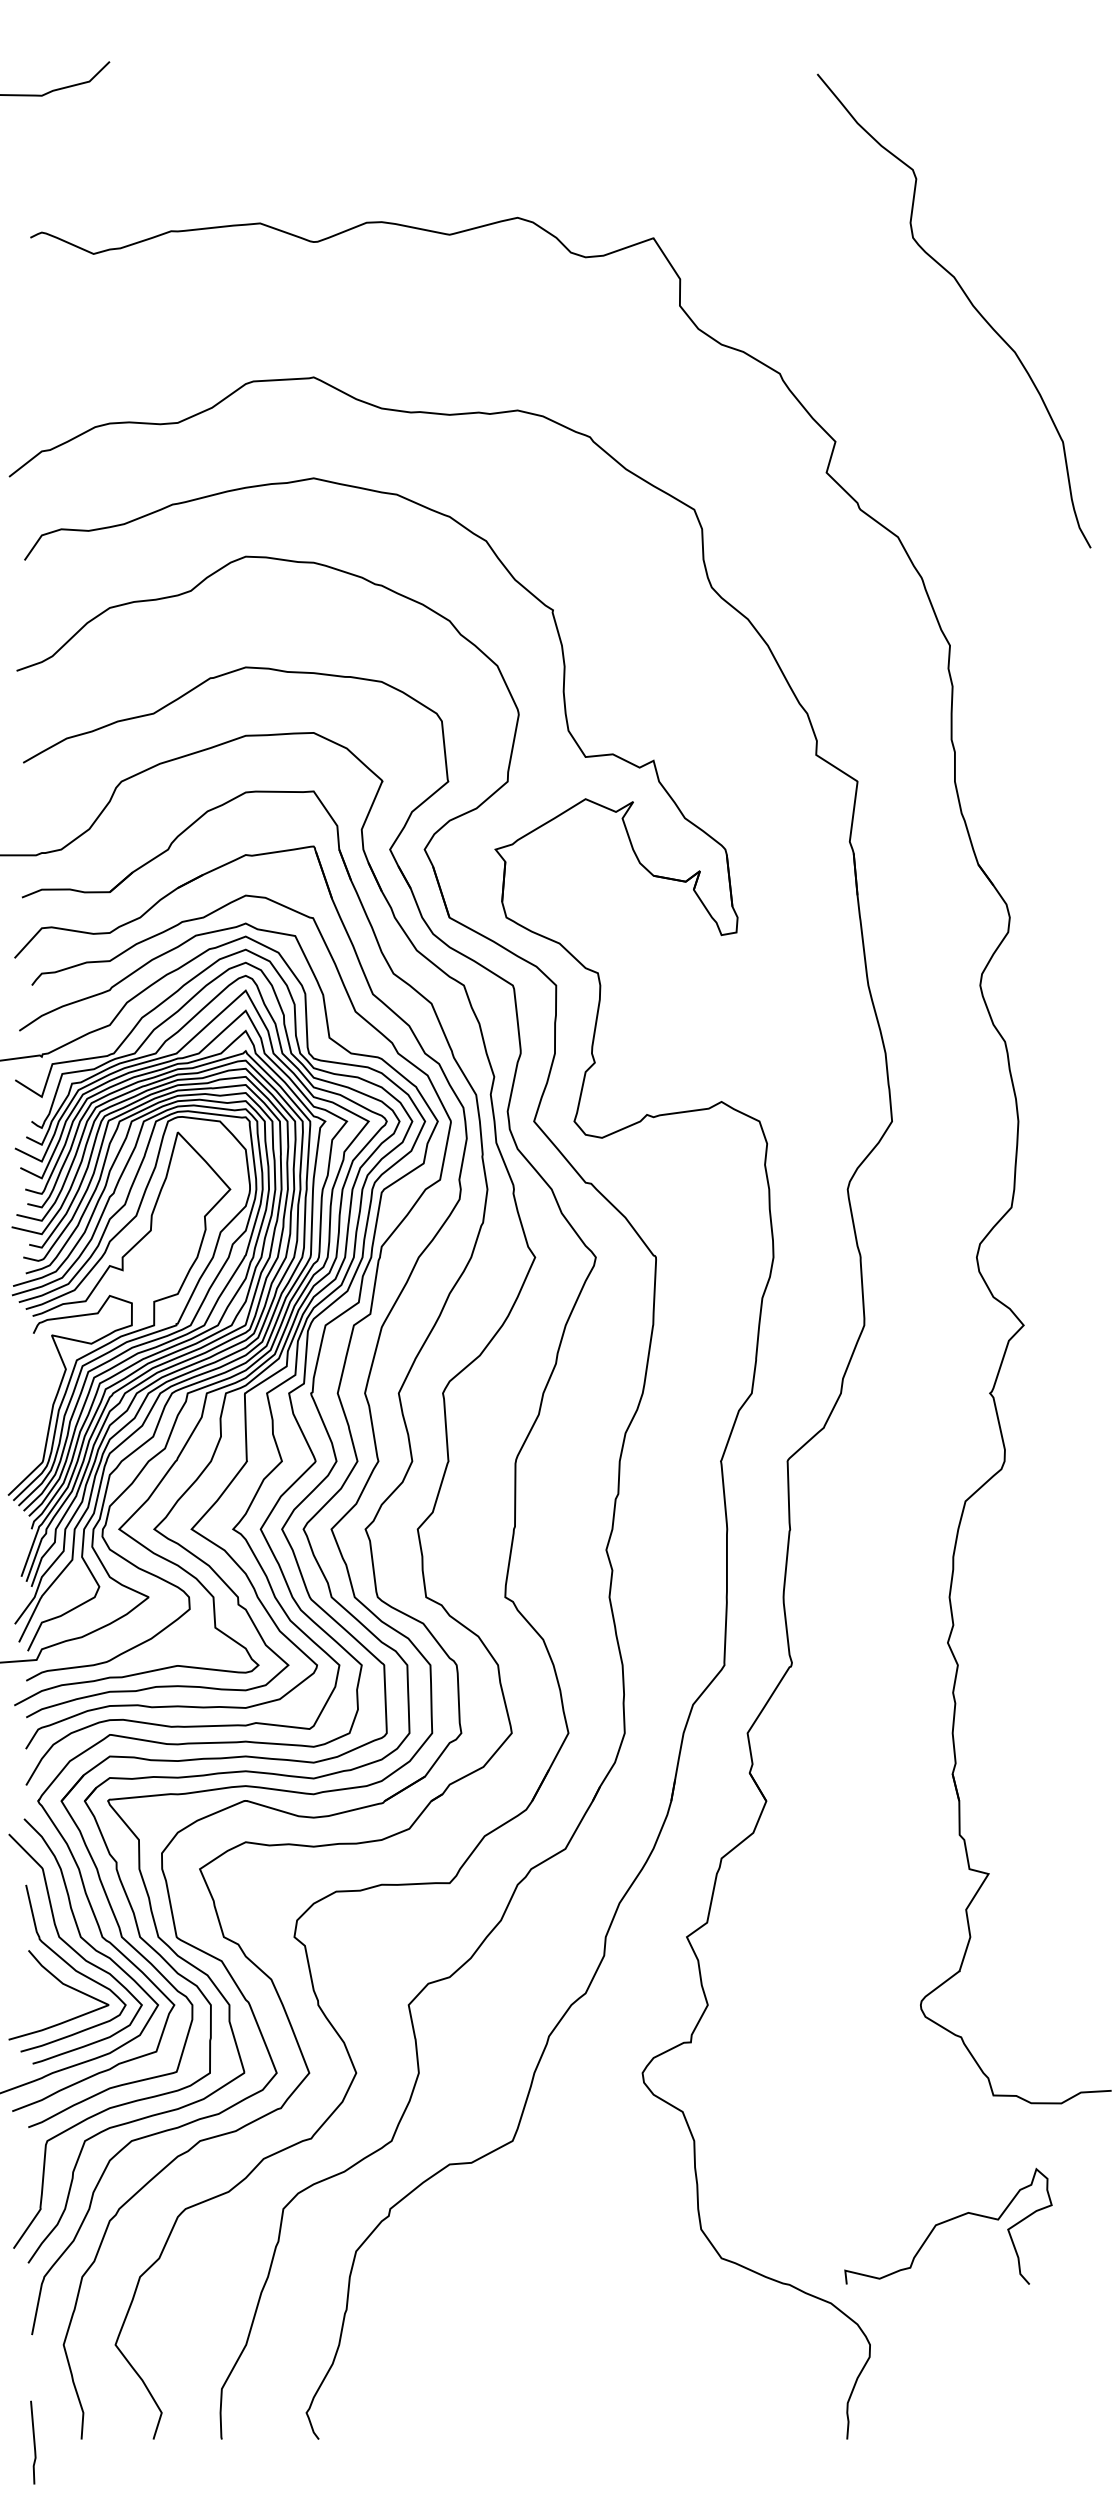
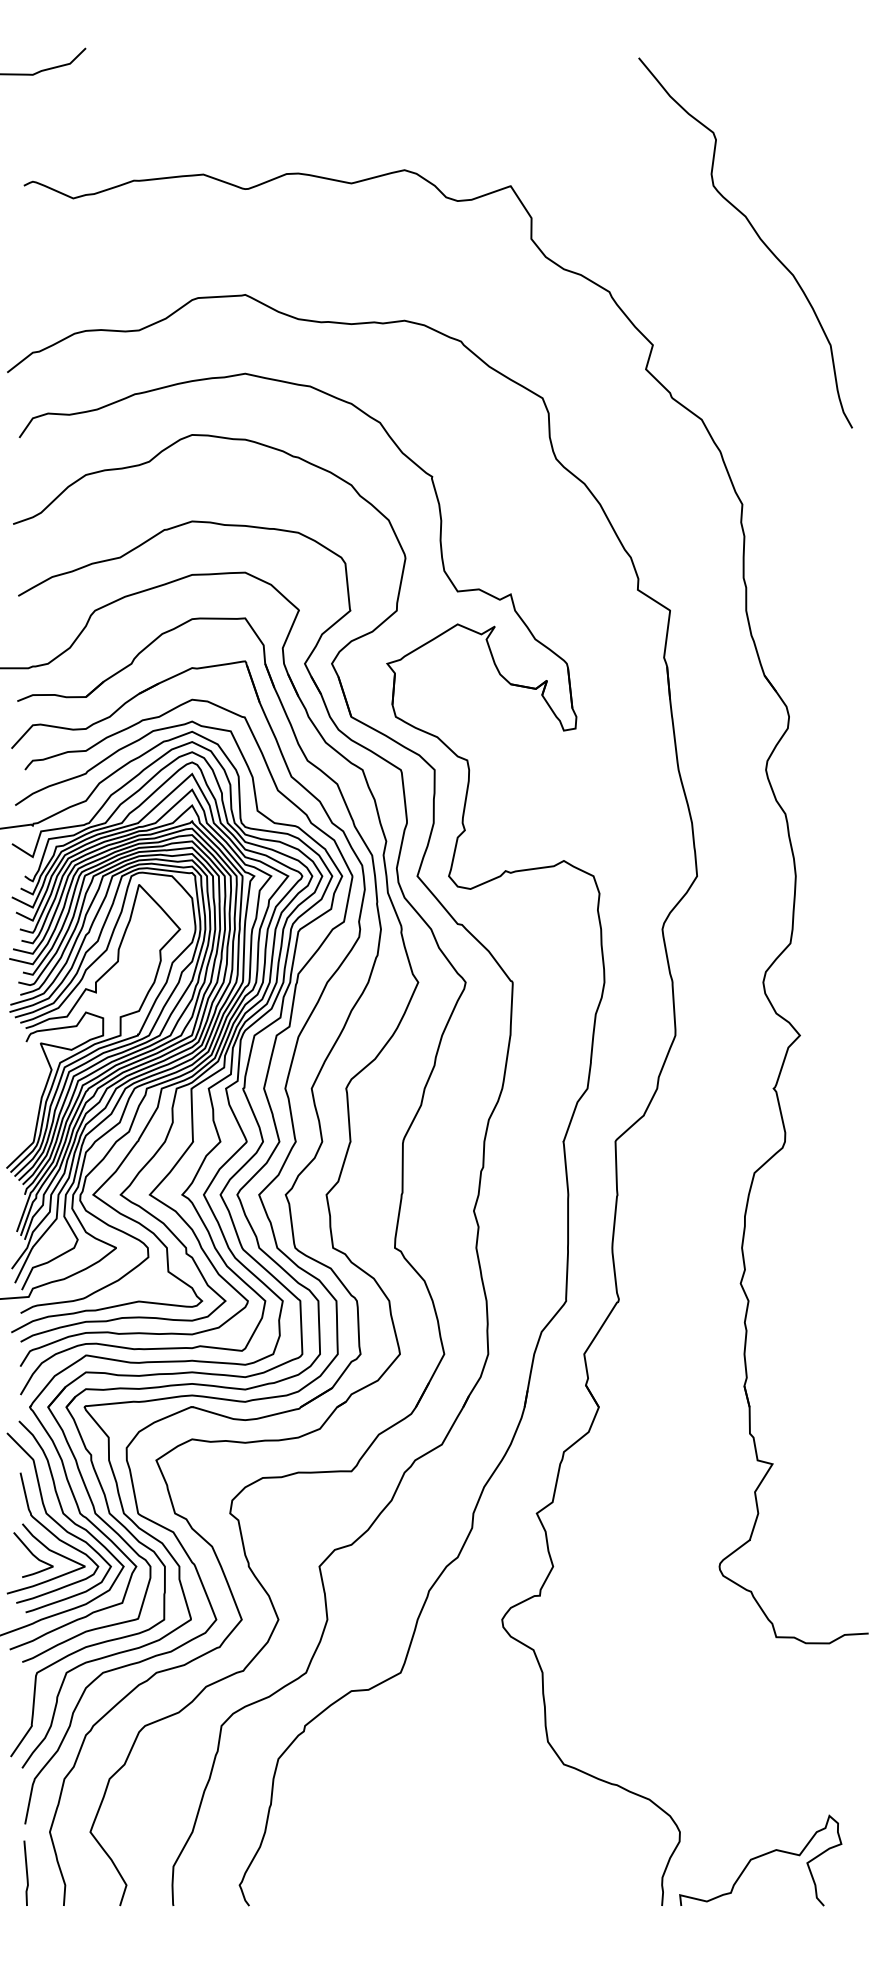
curve: (42, 1990) -> (33, 1555), added
curve: (946, 2222) -> (759, 1857), moved
line: (33, 2442) -> (26, 1873), moved

